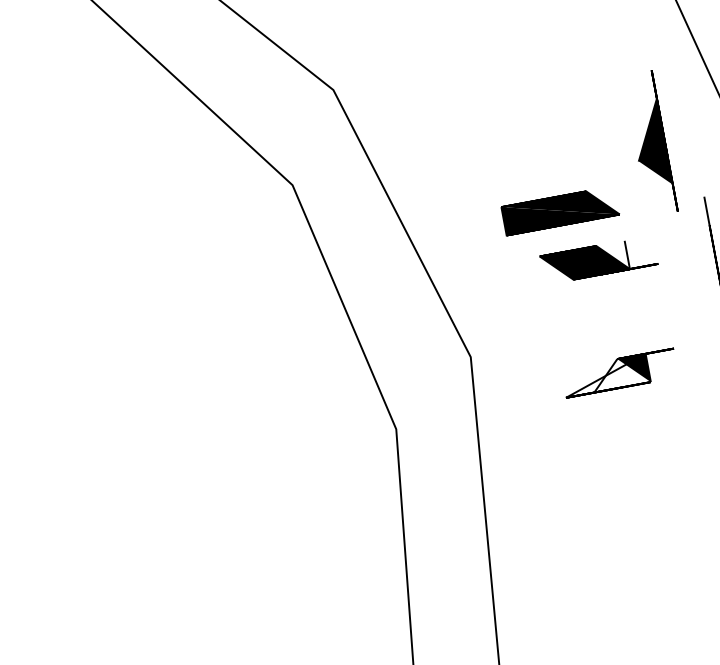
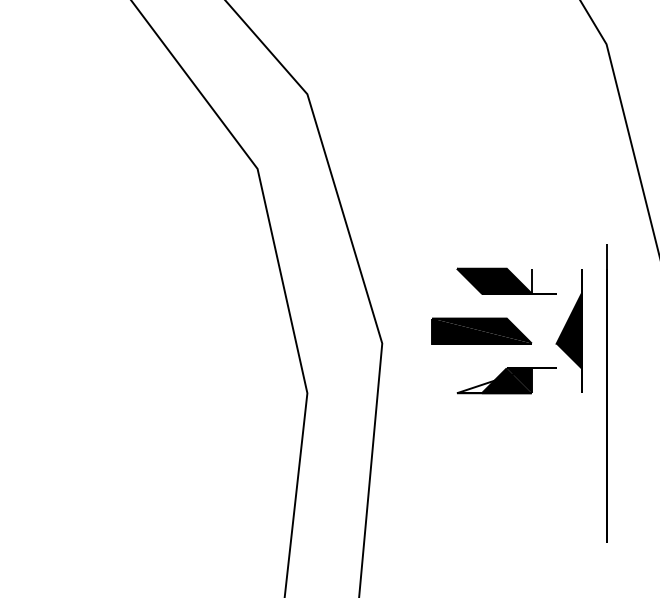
part: (649, 143) -> (568, 330), moved
part: (560, 210) -> (481, 330), moved
fill: (619, 372) -> (506, 380), added

